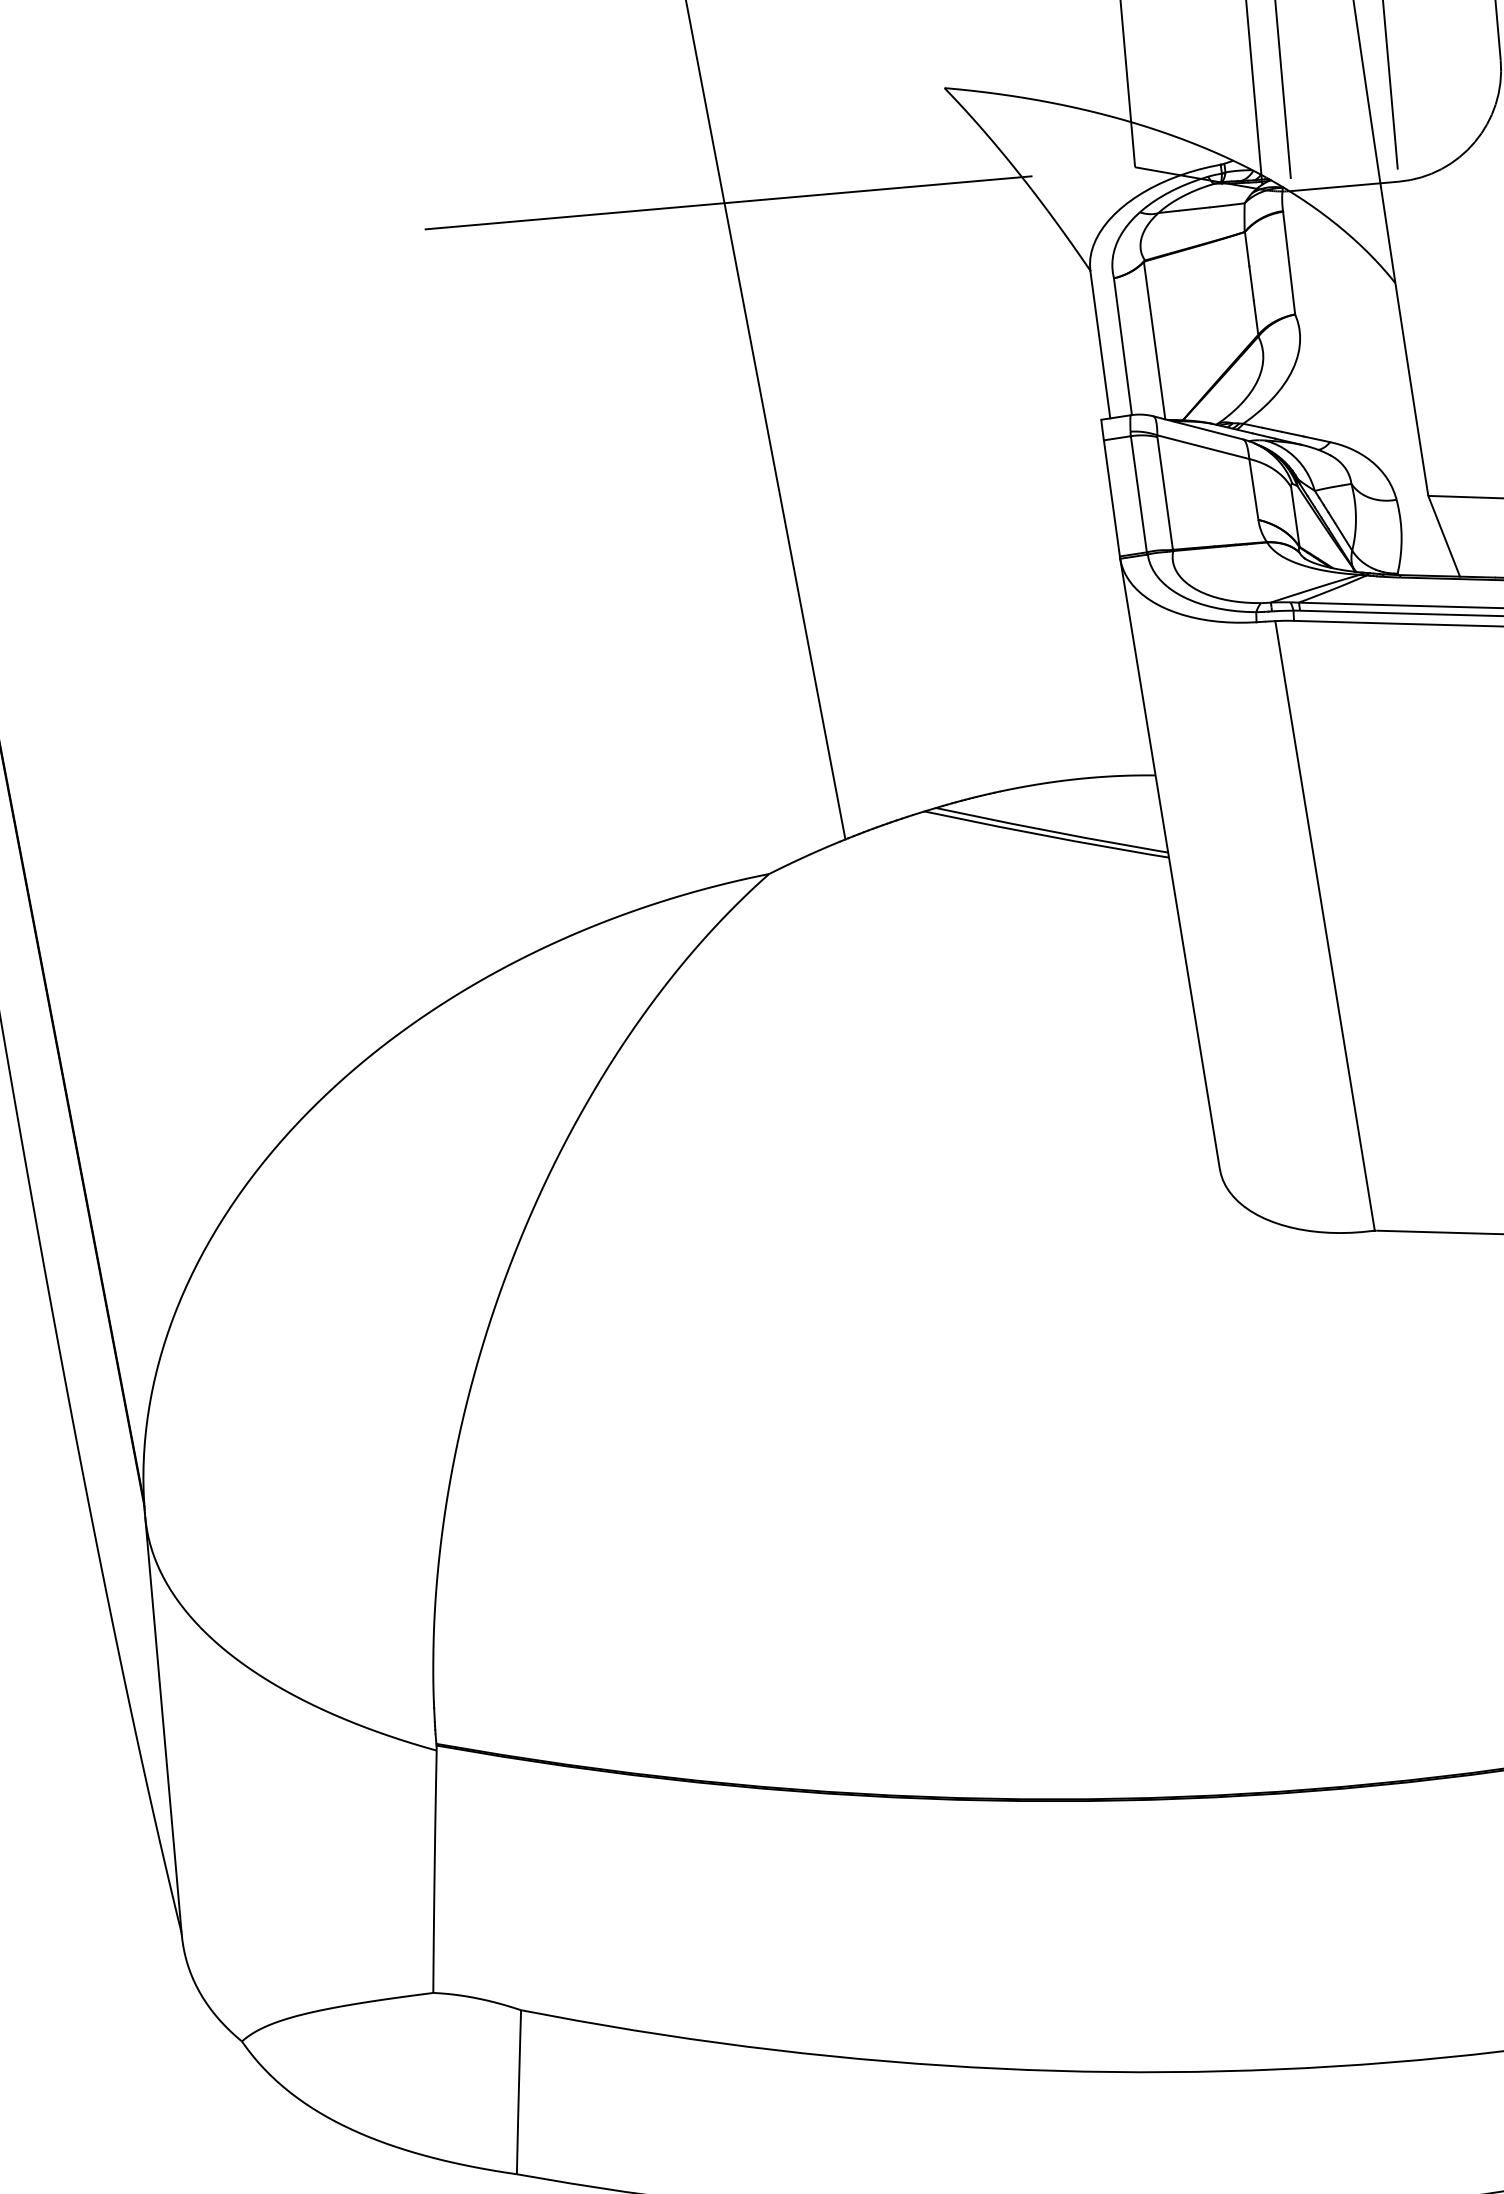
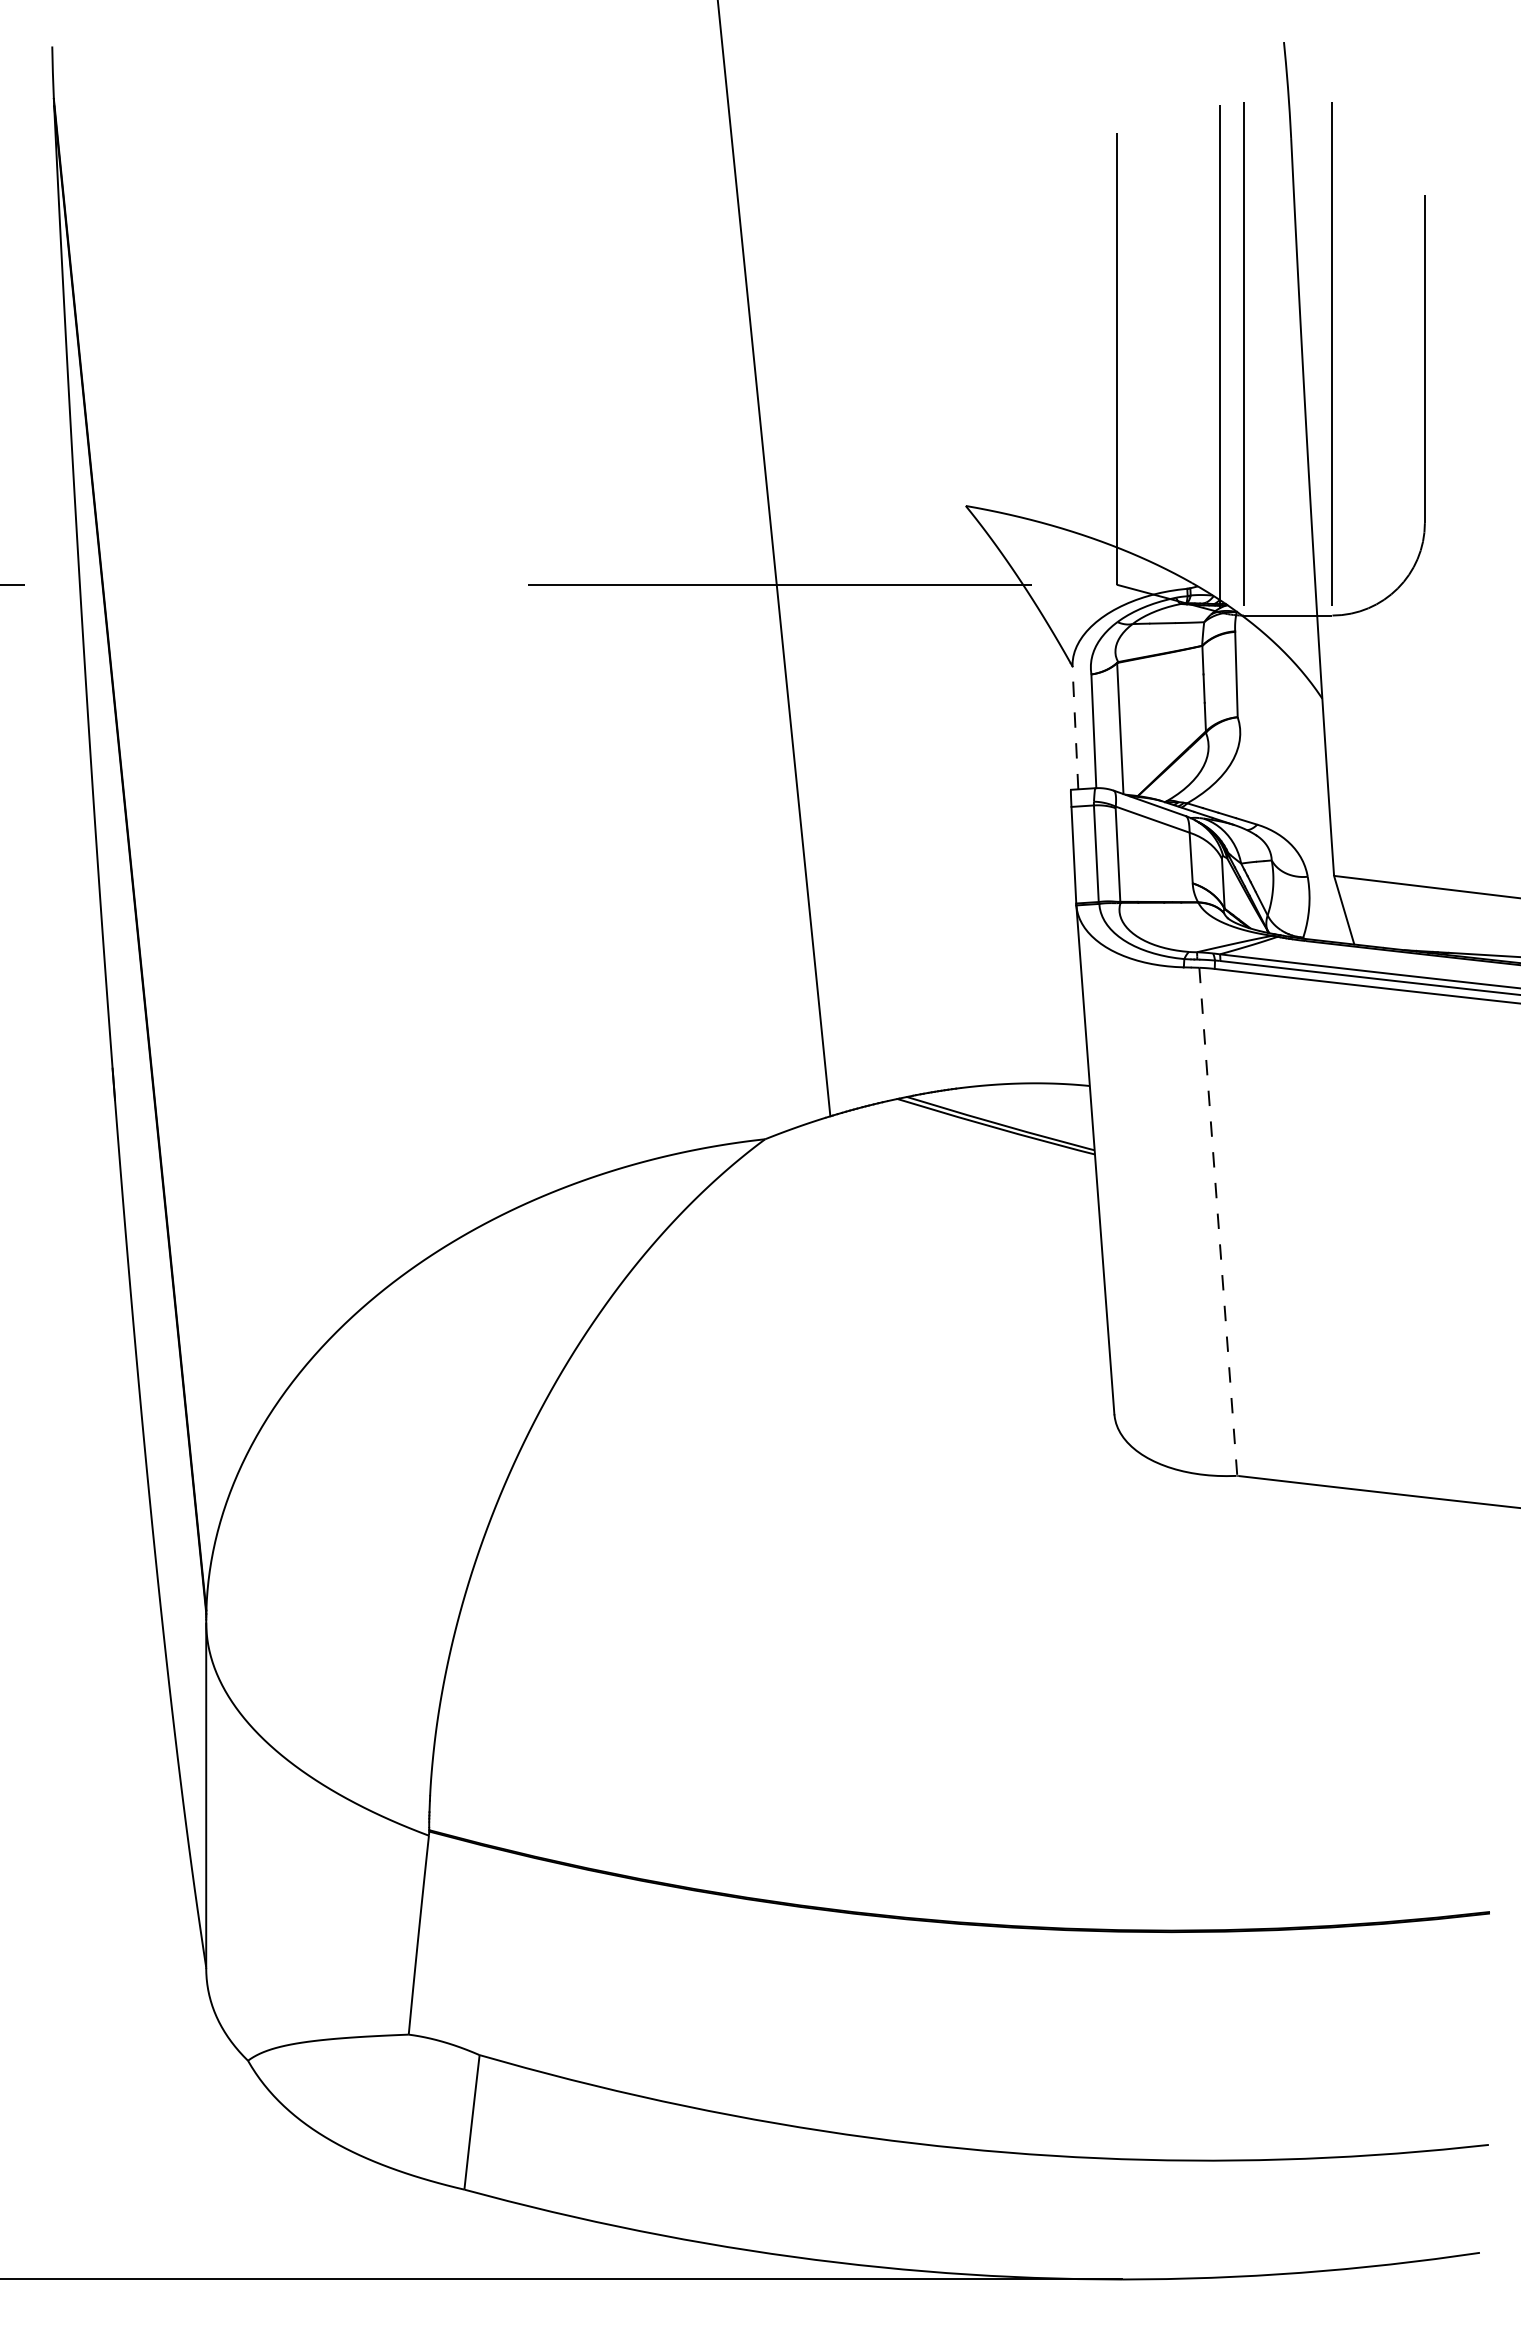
line: (1100, 344) -> (1075, 727), solid -> dashed
line: (1325, 925) -> (1218, 1221), solid -> dashed

